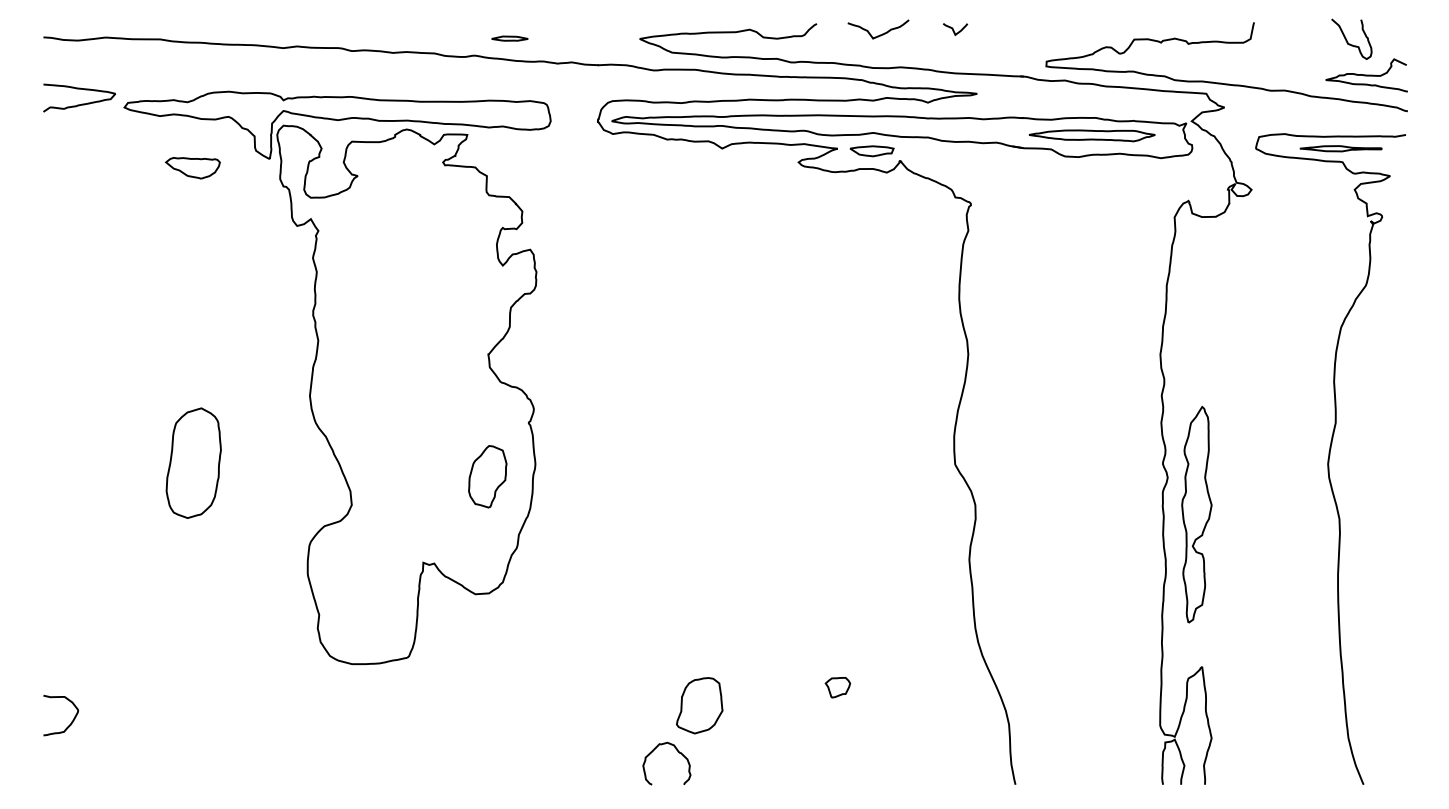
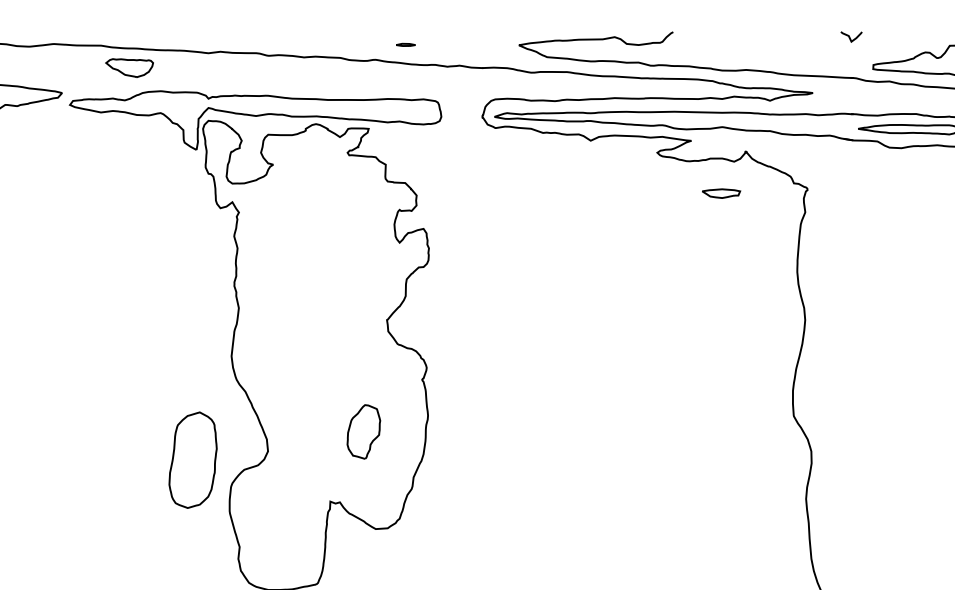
curve: (954, 30) -> (850, 37), moved
curve: (879, 34) -> (727, 41), removed
part: (509, 38) -> (405, 44), size x0.6
part: (871, 151) -> (720, 193), moved
part: (192, 168) -> (129, 68), moved
part: (193, 462) -> (192, 459), moved
part: (487, 476) -> (363, 431), moved

